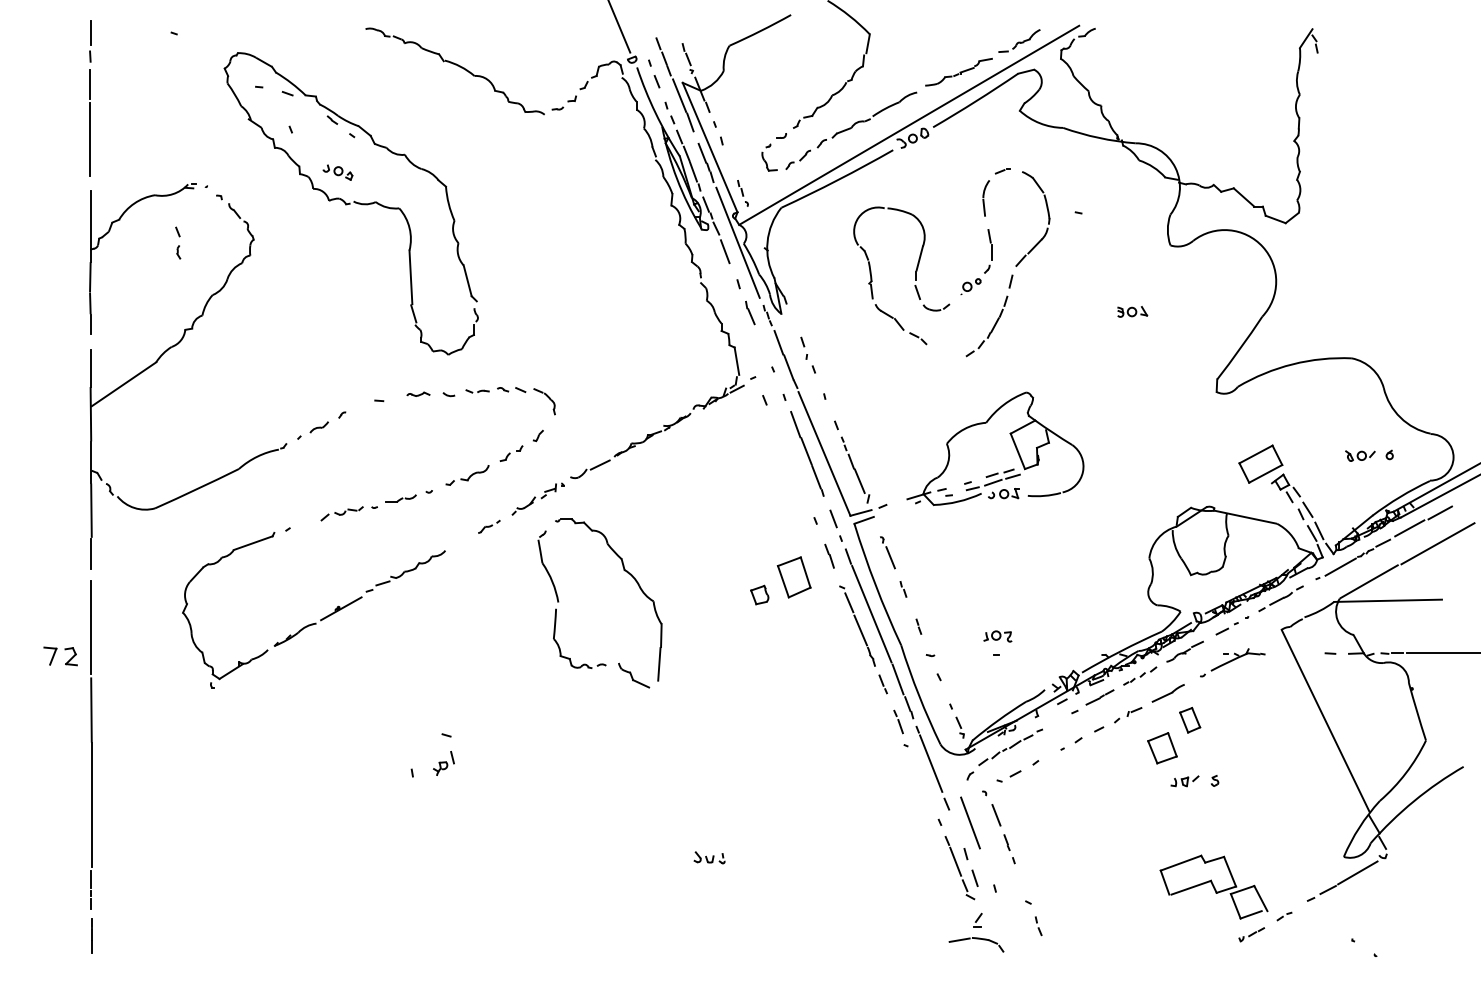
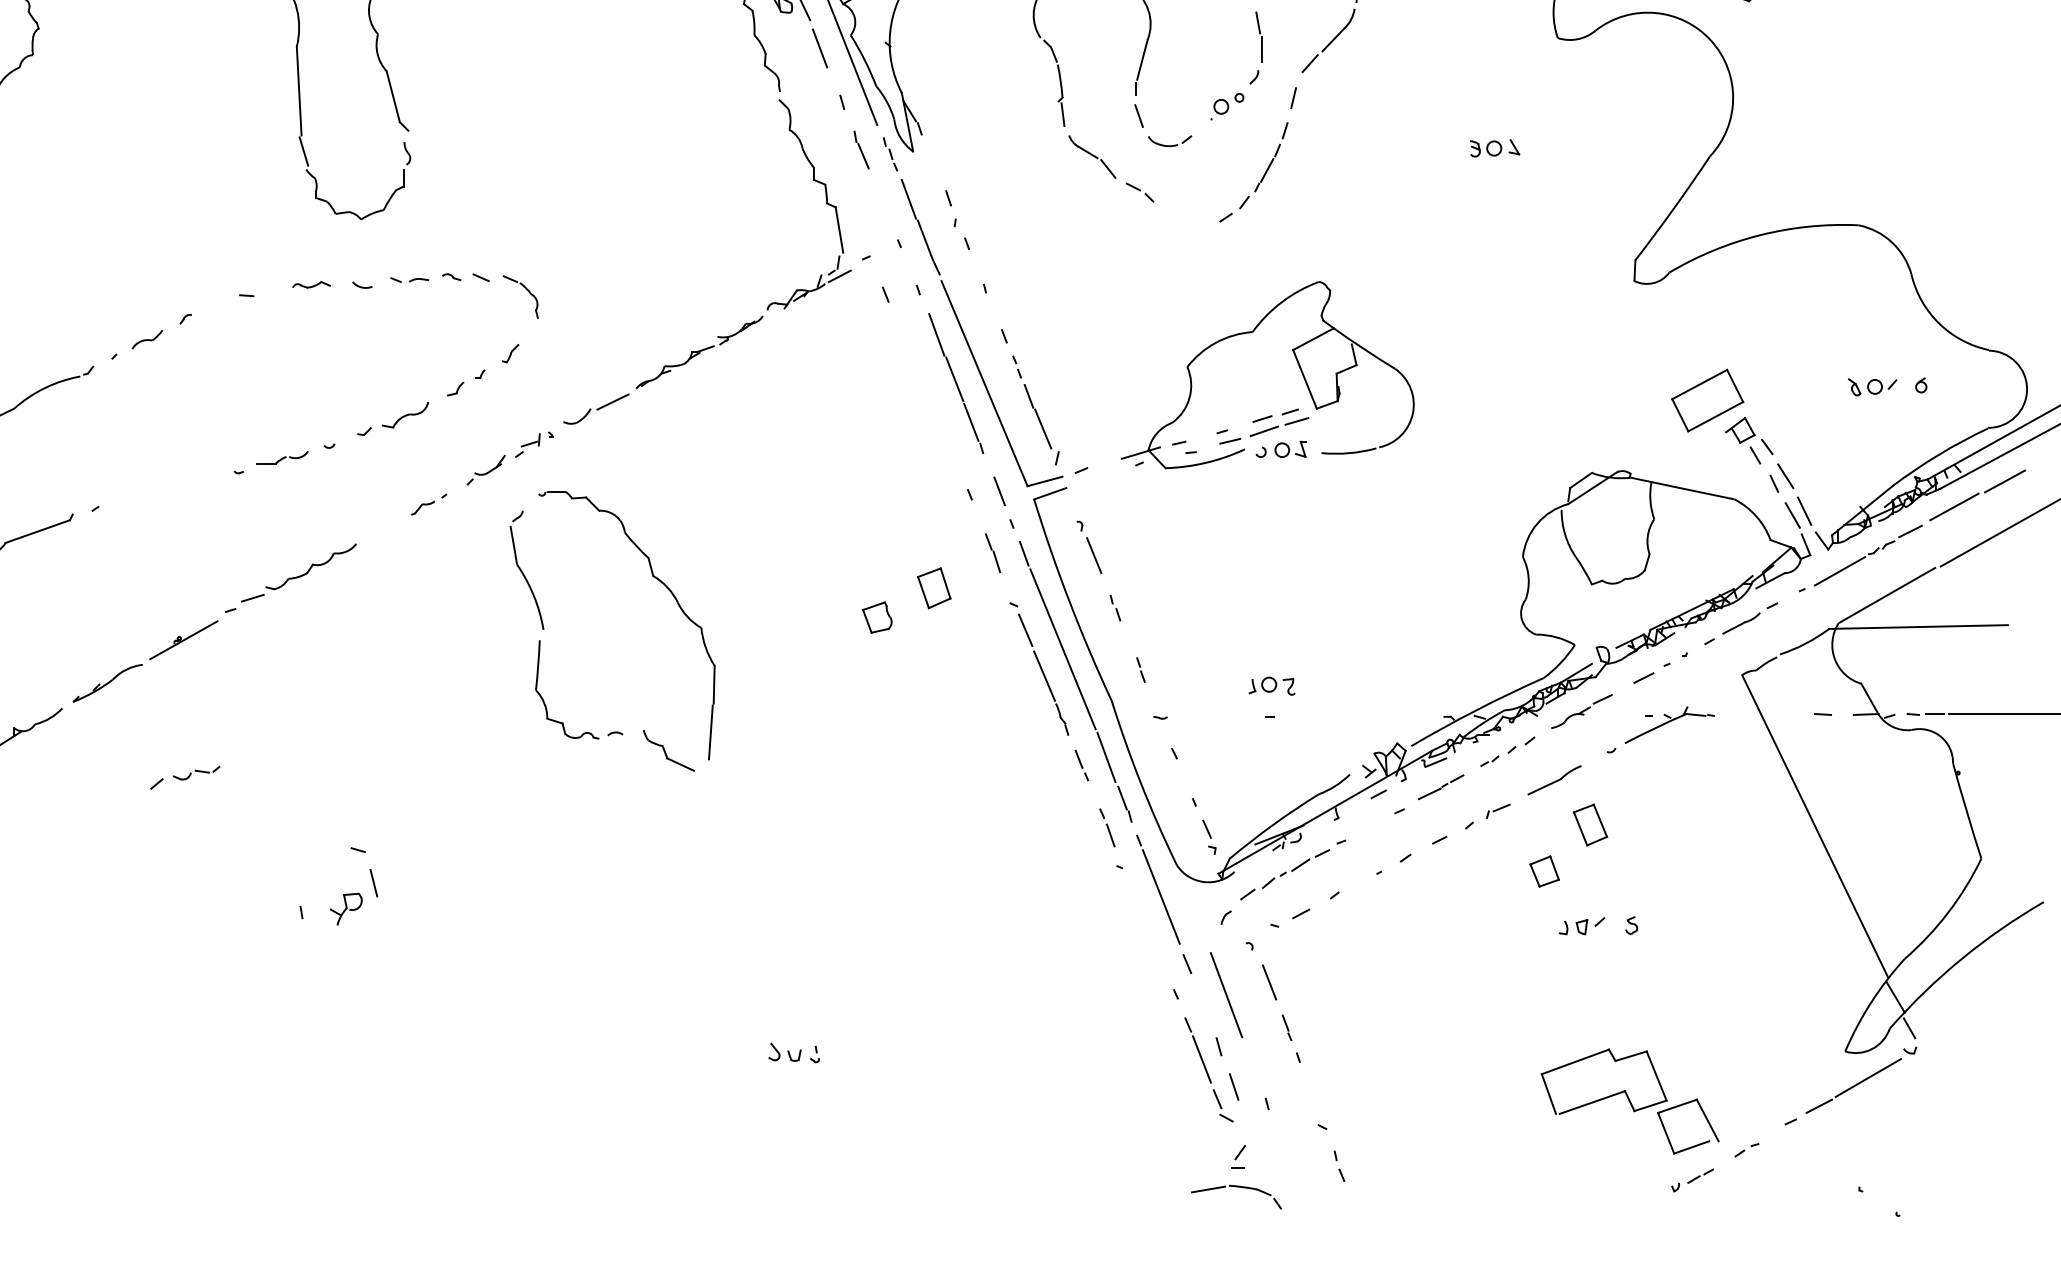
part: (341, 513) -> (184, 777), moved
part: (793, 577) -> (933, 588), size x0.6
part: (1162, 748) -> (1544, 871), size x0.6
part: (443, 763) -> (353, 896), size x1.4

